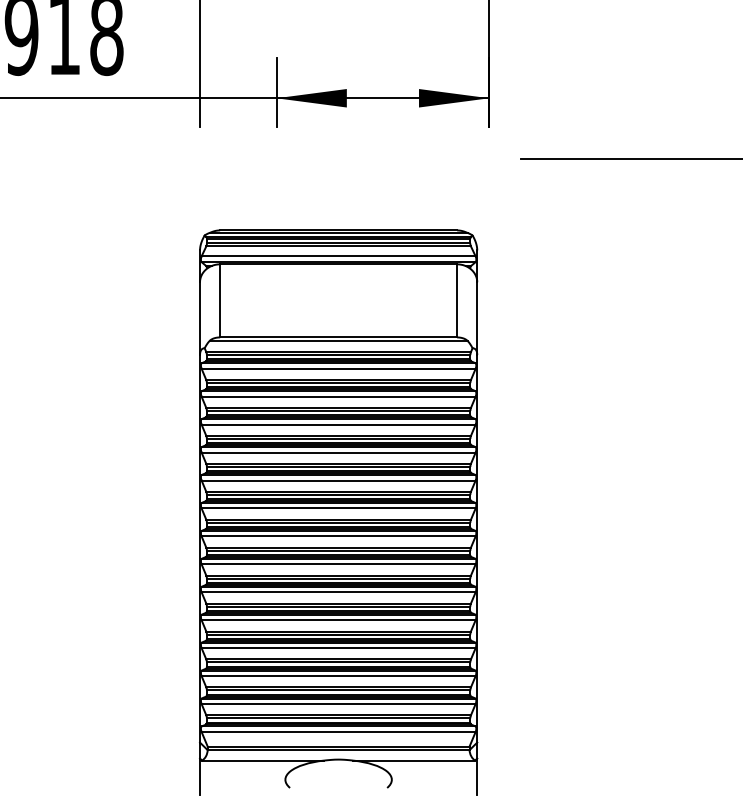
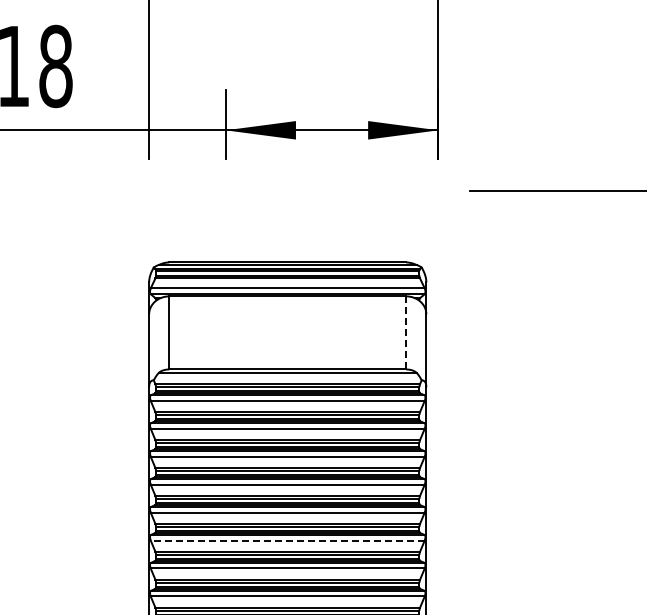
line: (457, 300) -> (406, 332), solid -> dashed
line: (338, 508) -> (287, 540), solid -> dashed

